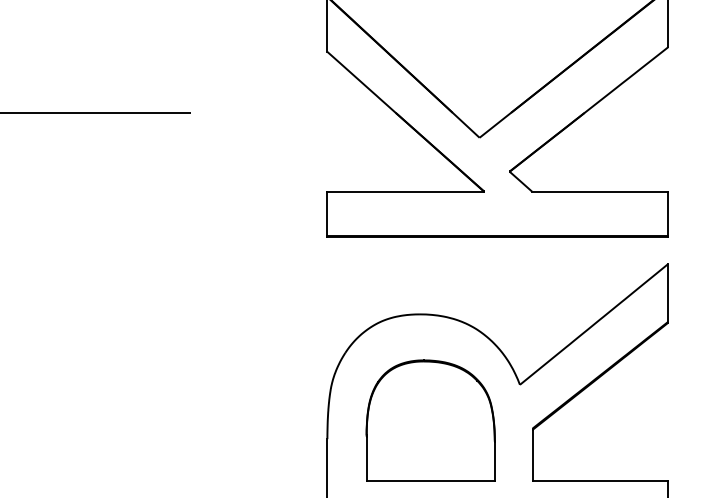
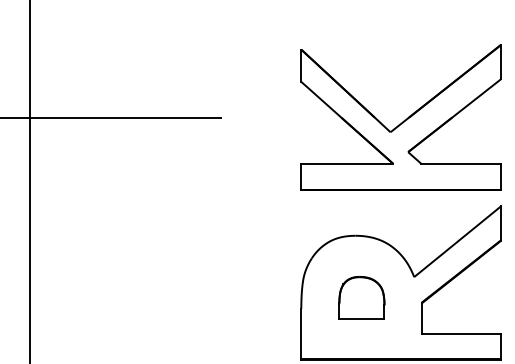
part: (430, 419) -> (361, 297), size x0.6

